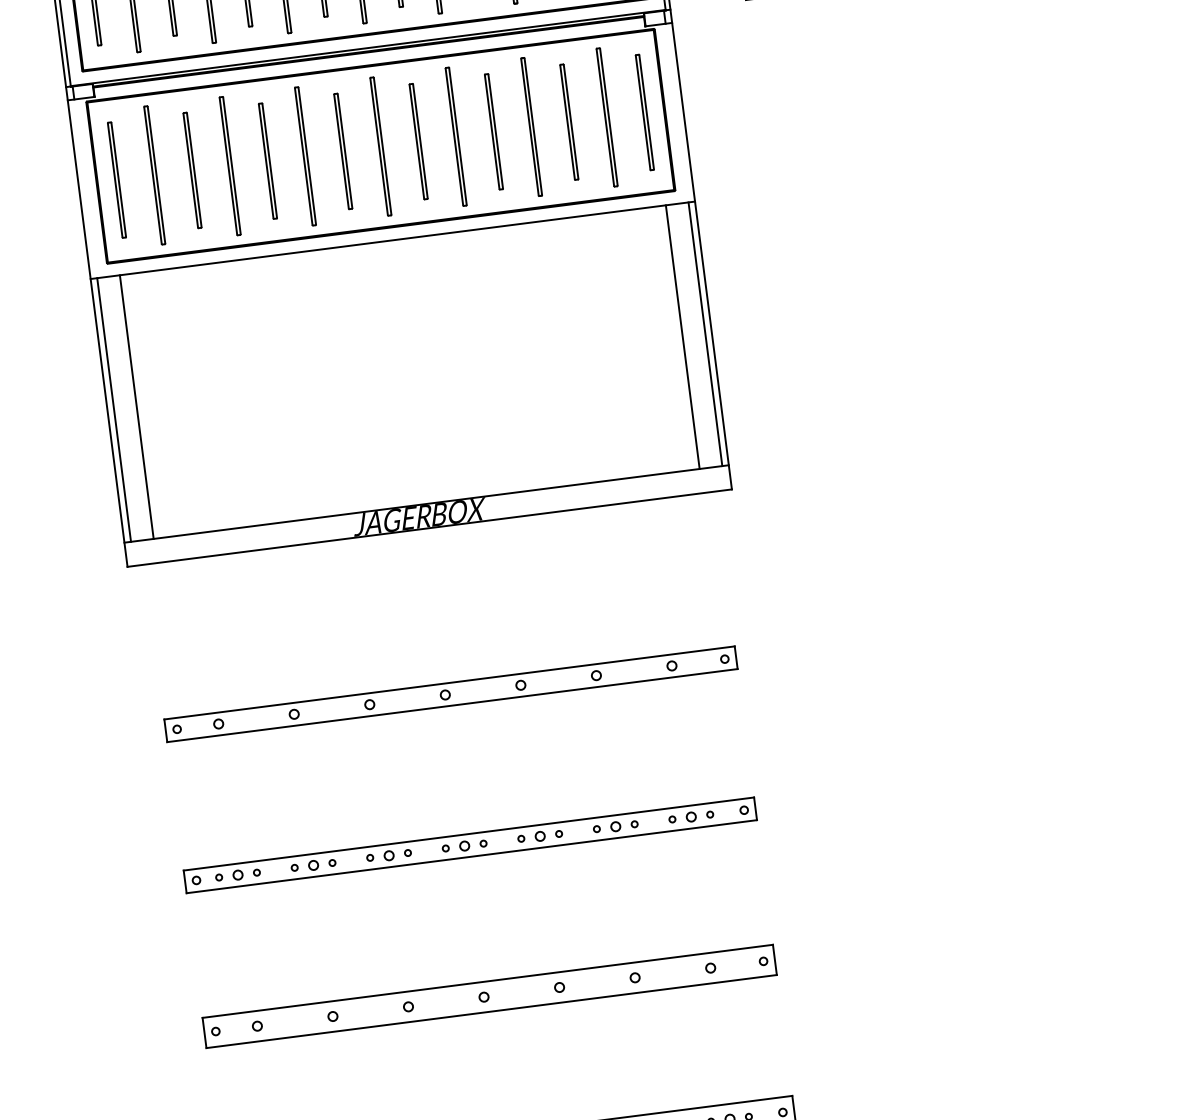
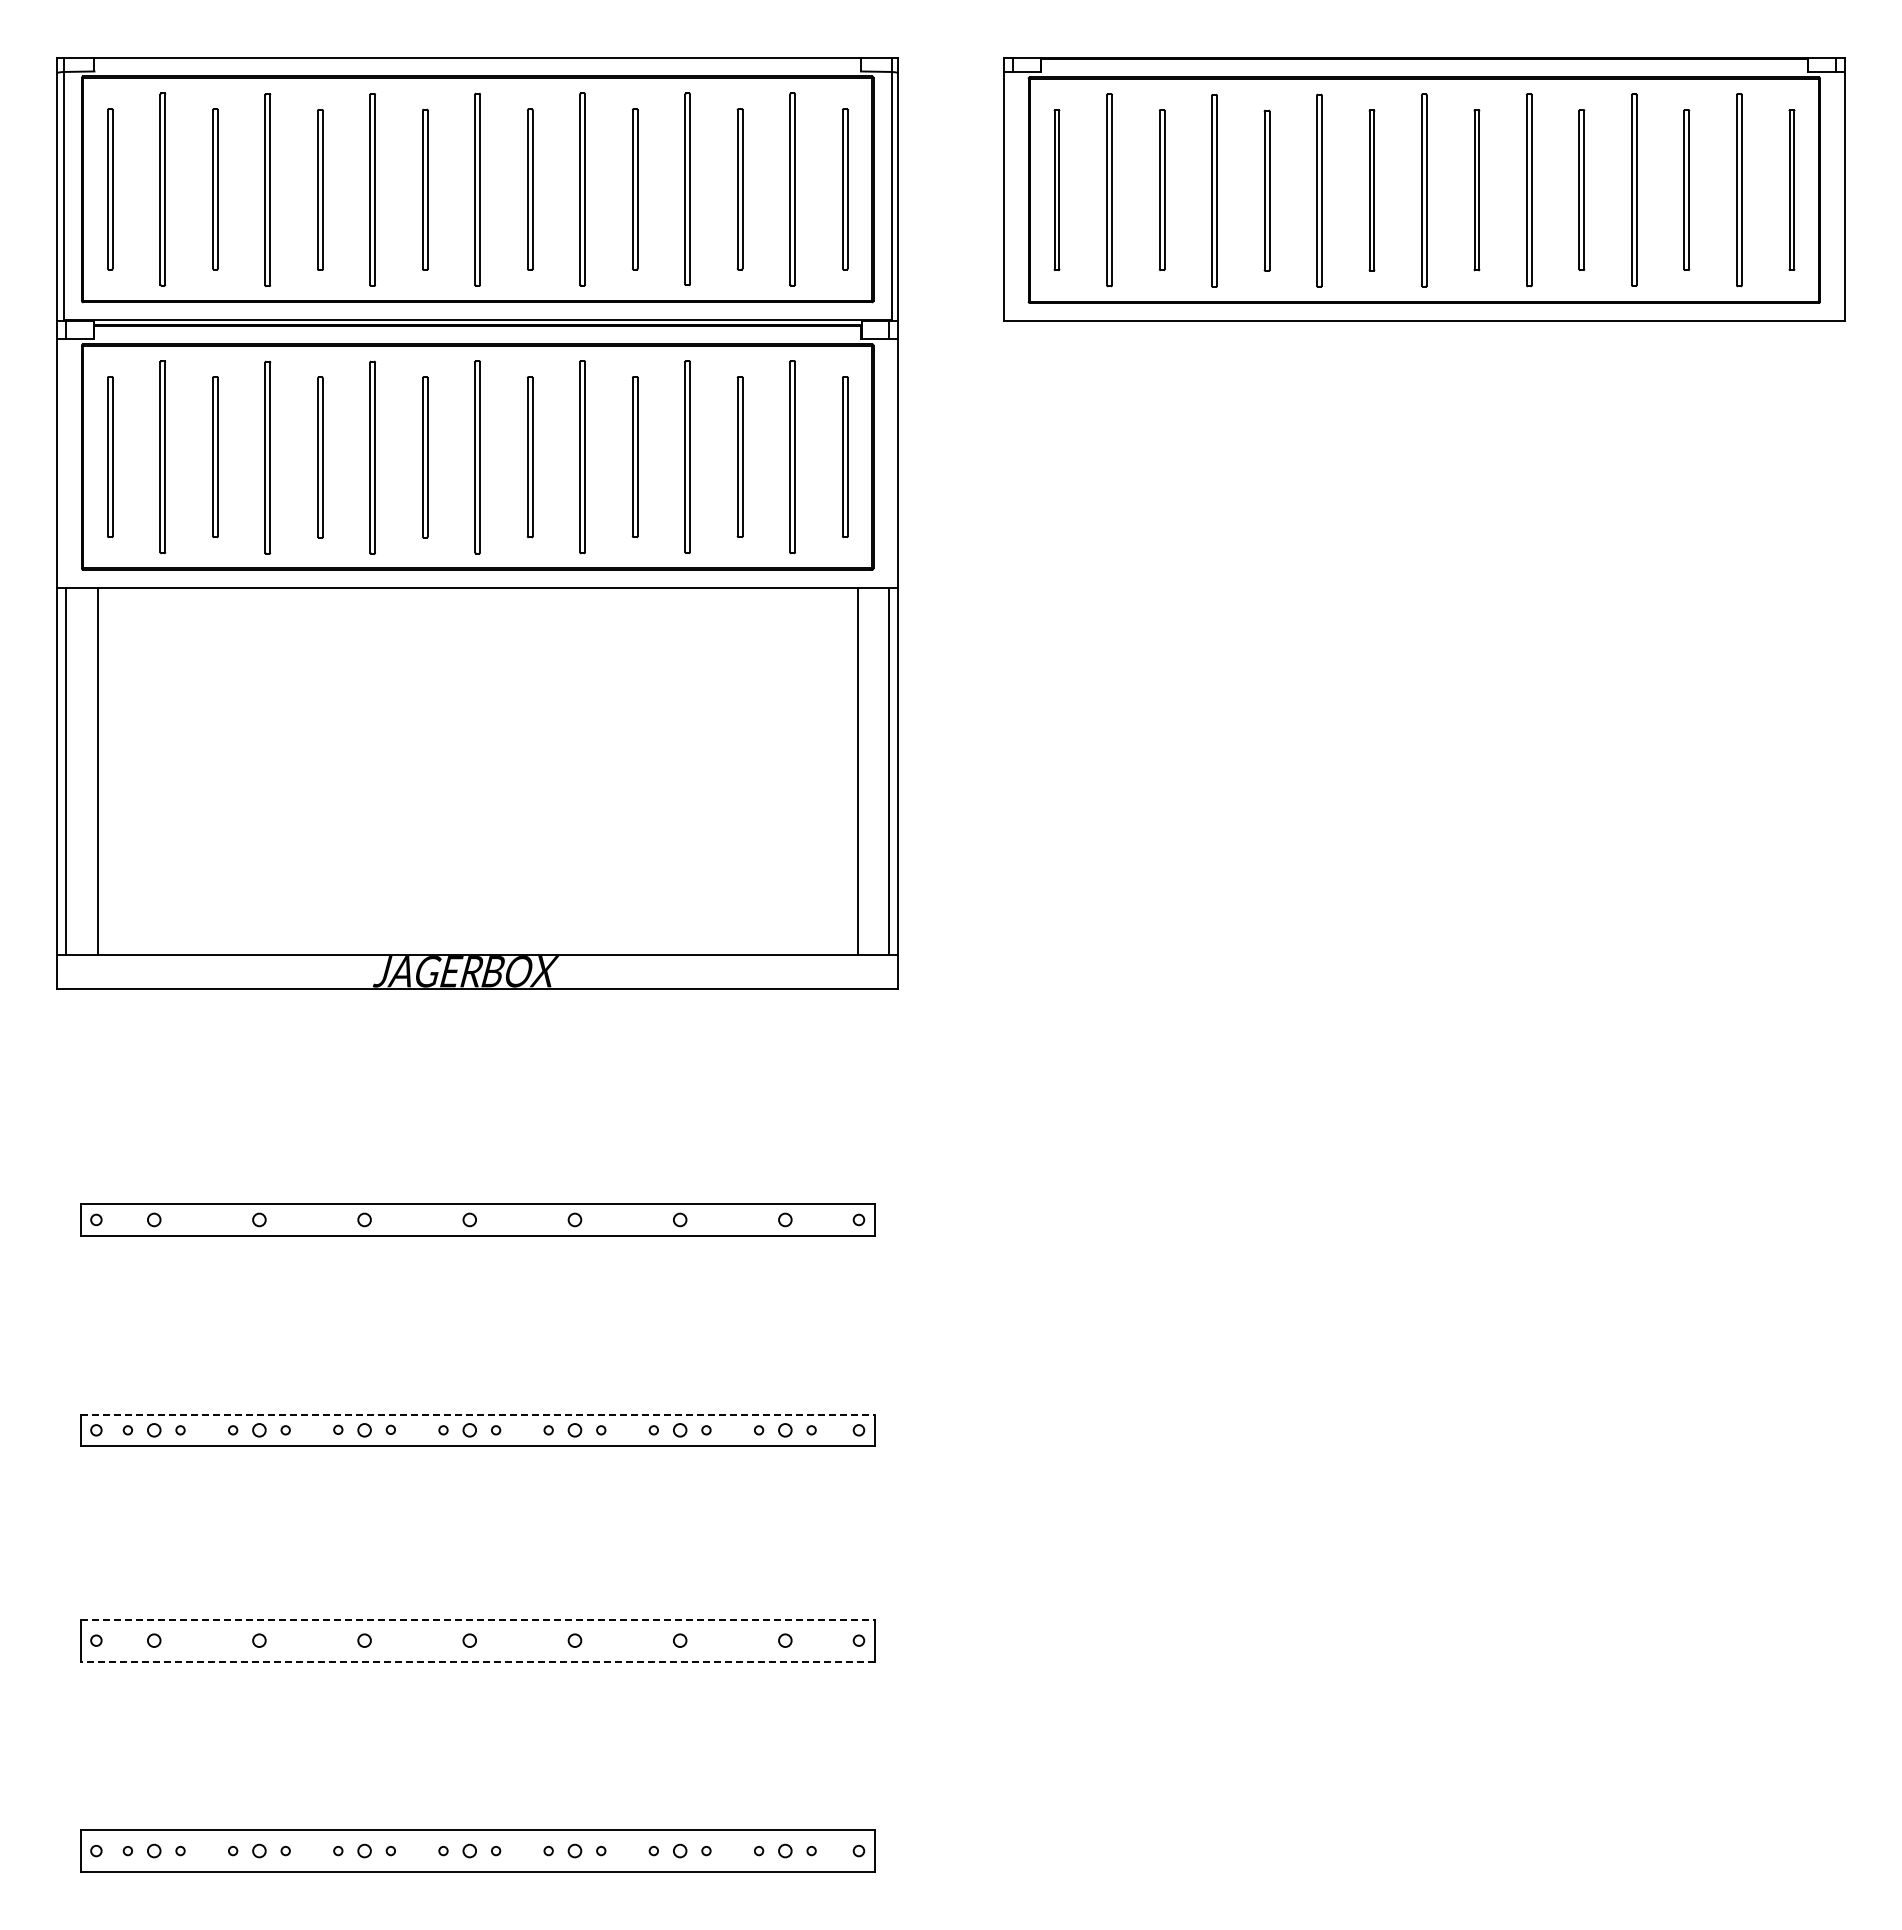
line: (469, 833) -> (478, 1414), solid -> dashed
line: (488, 981) -> (478, 1619), solid -> dashed
line: (491, 1011) -> (477, 1661), solid -> dashed

